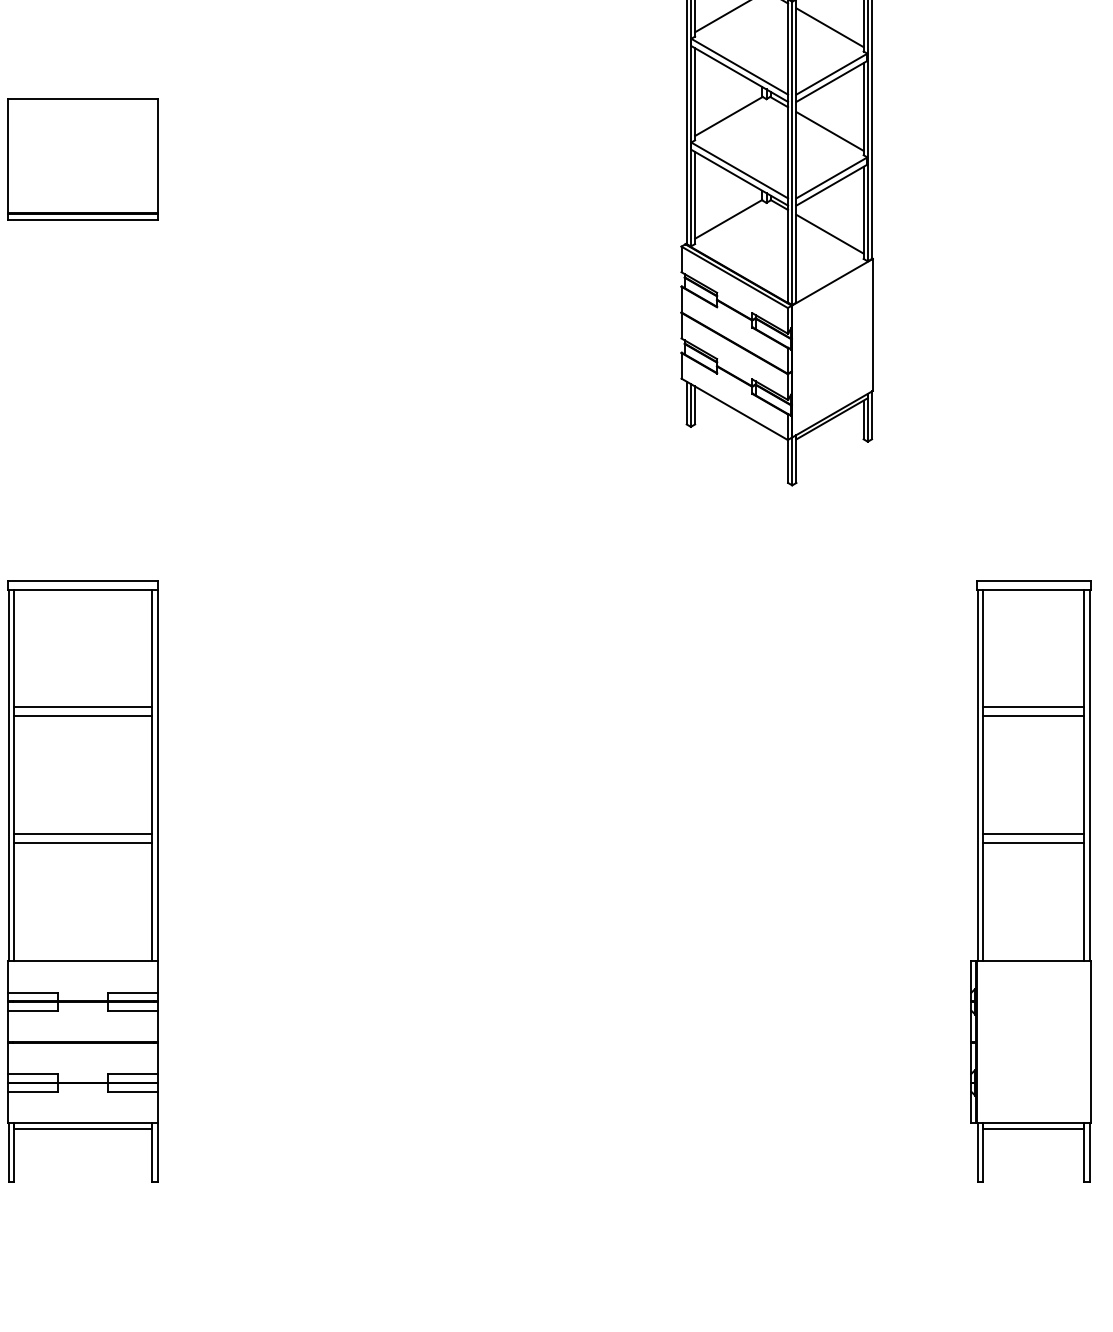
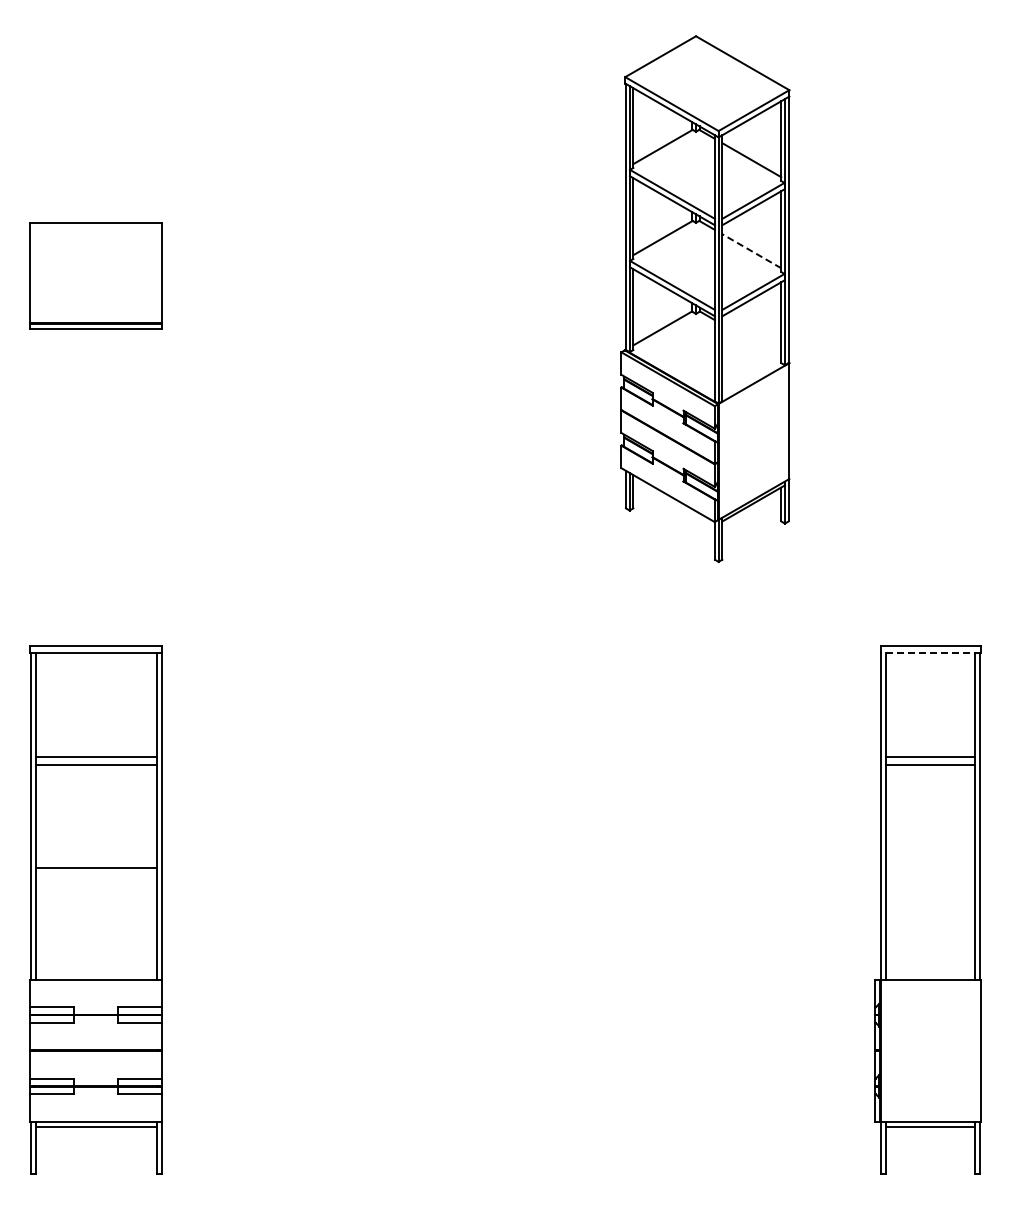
line: (829, 130) -> (751, 250), solid -> dashed
line: (829, 234) -> (751, 341), removed
line: (1033, 589) -> (930, 653), solid -> dashed
line: (1033, 834) -> (930, 868), removed
line: (82, 843) -> (95, 876), removed
line: (1033, 843) -> (930, 876), removed

